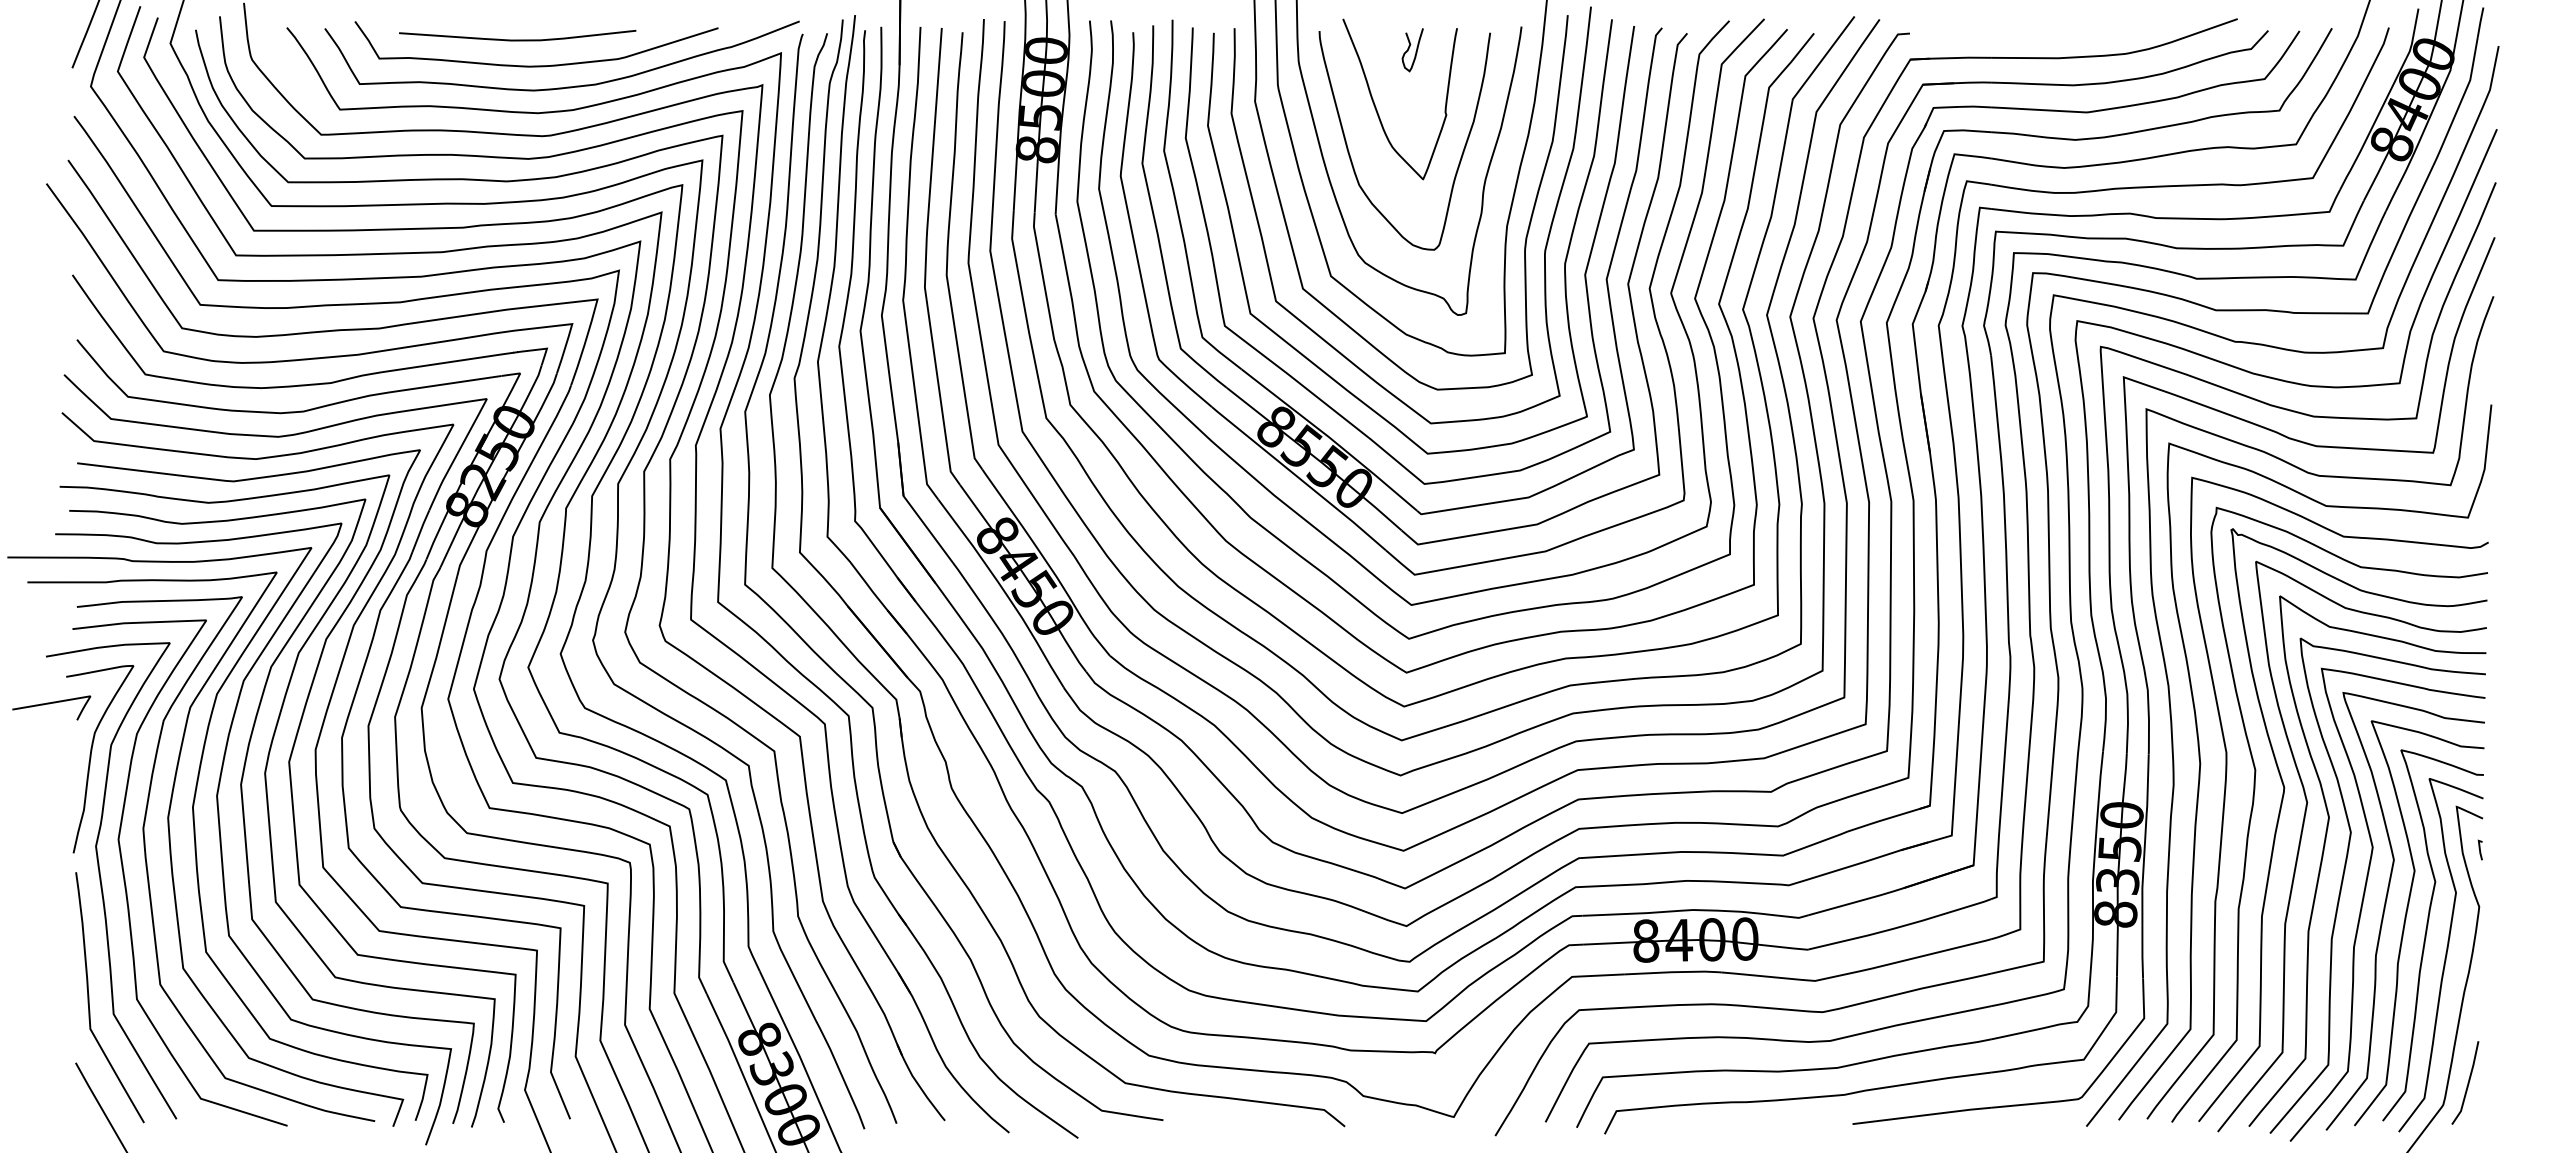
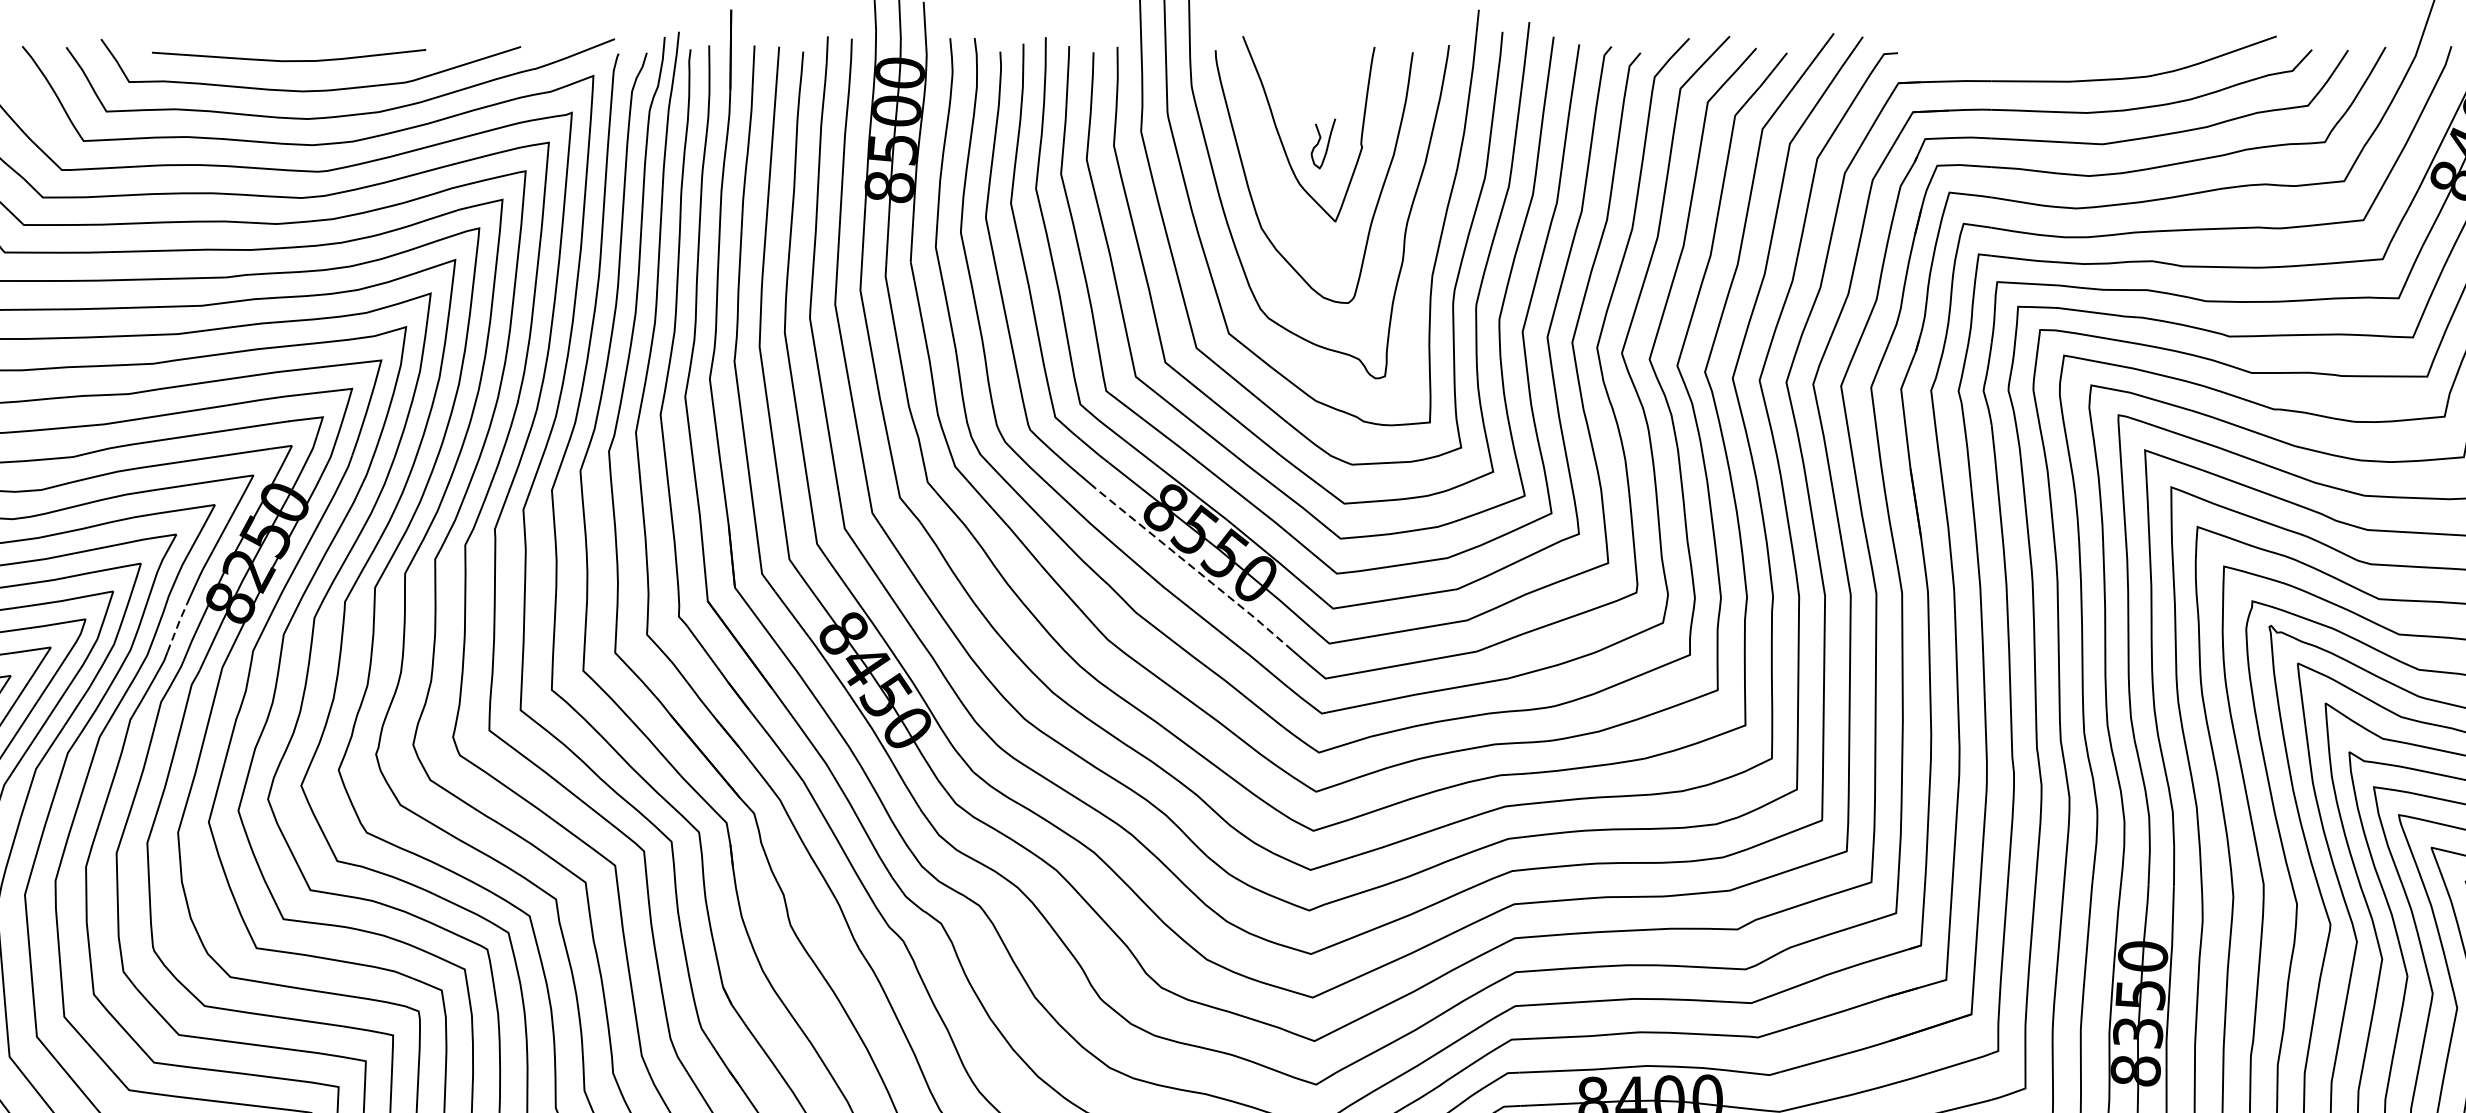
curve: (1409, 49) -> (1319, 143), moved
line: (1298, 477) -> (1191, 566), solid -> dashed
line: (420, 530) -> (176, 627), solid -> dashed

